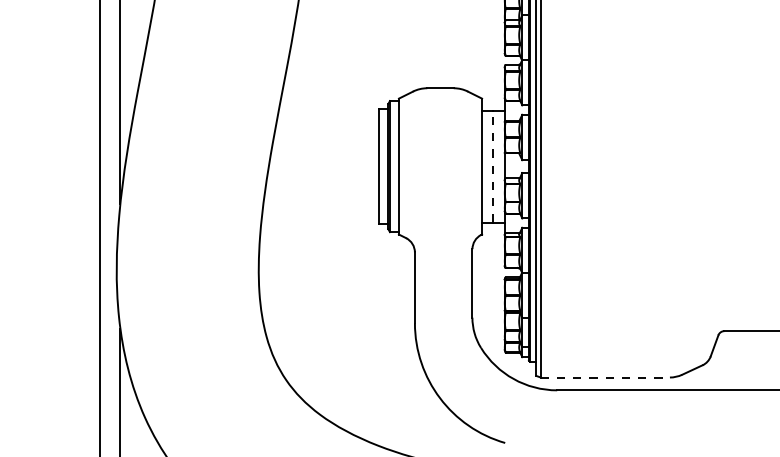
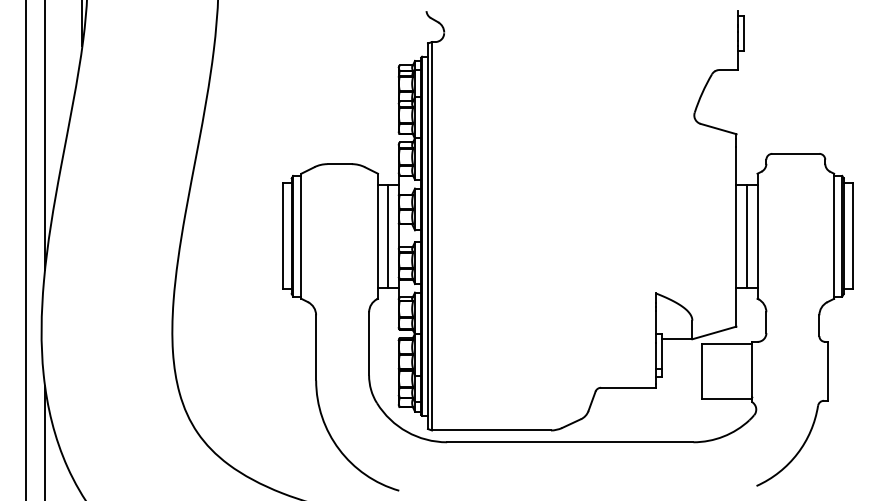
line: (493, 166) -> (388, 236), dashed -> solid
line: (605, 377) -> (491, 430), dashed -> solid

